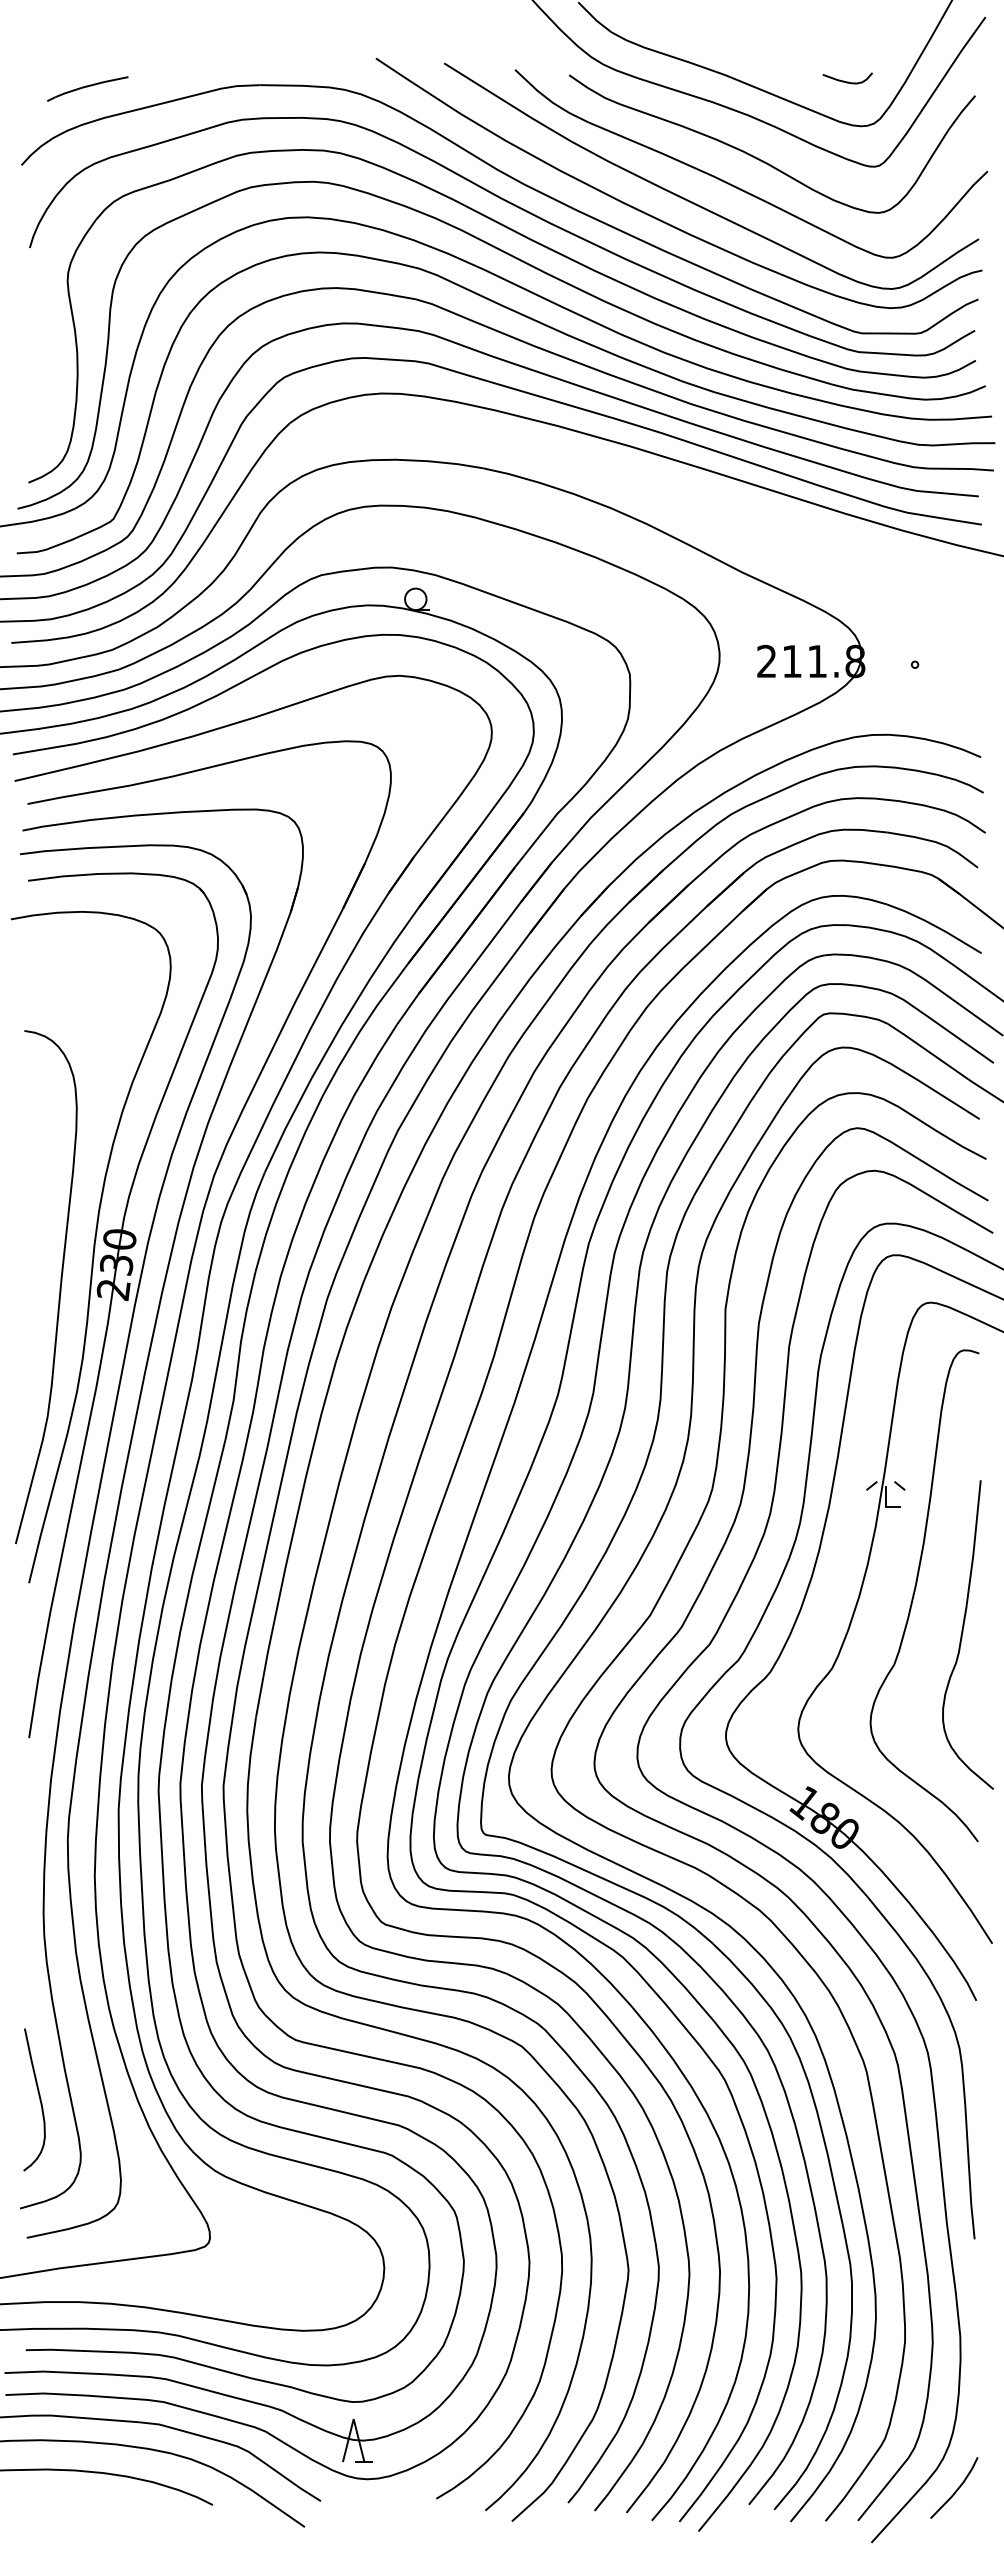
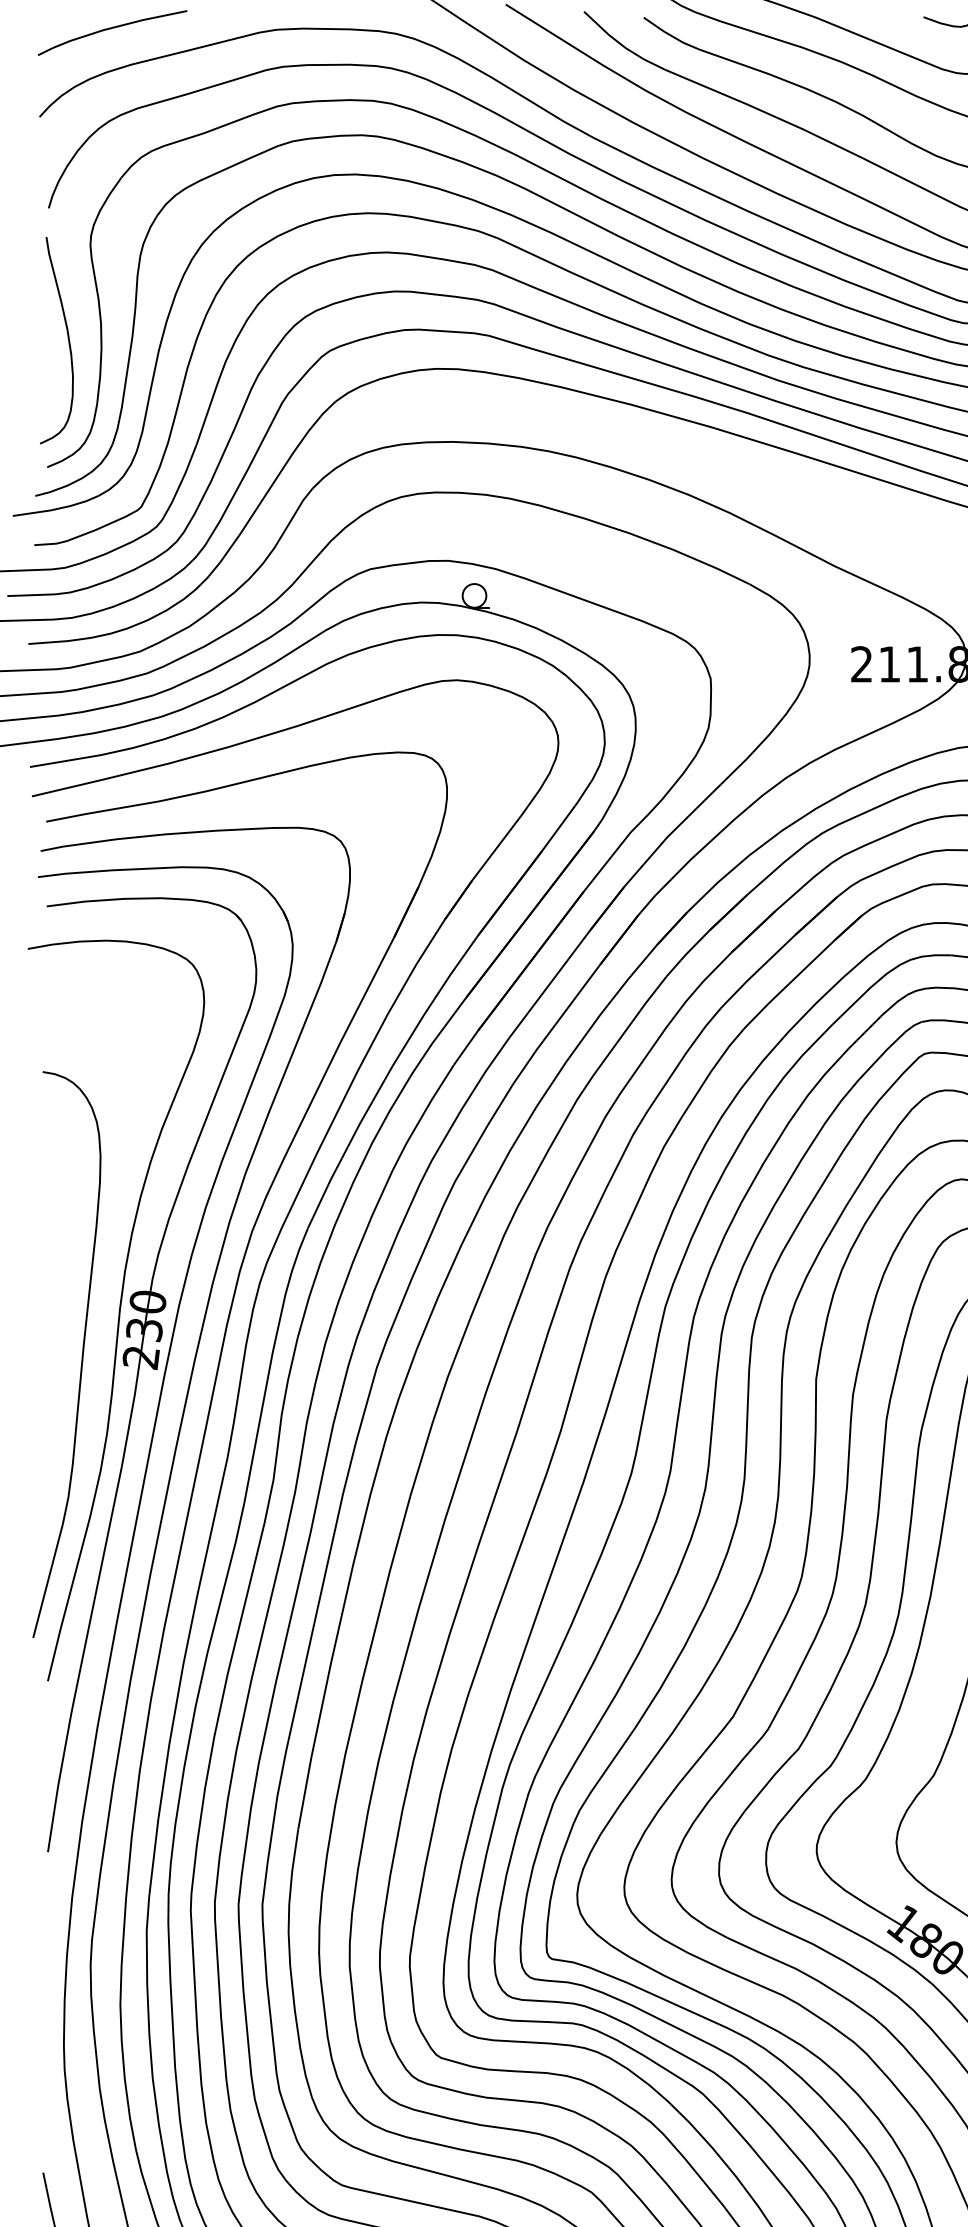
part: (87, 88) -> (112, 32), size x1.67
curve: (46, 364) -> (67, 336), added

